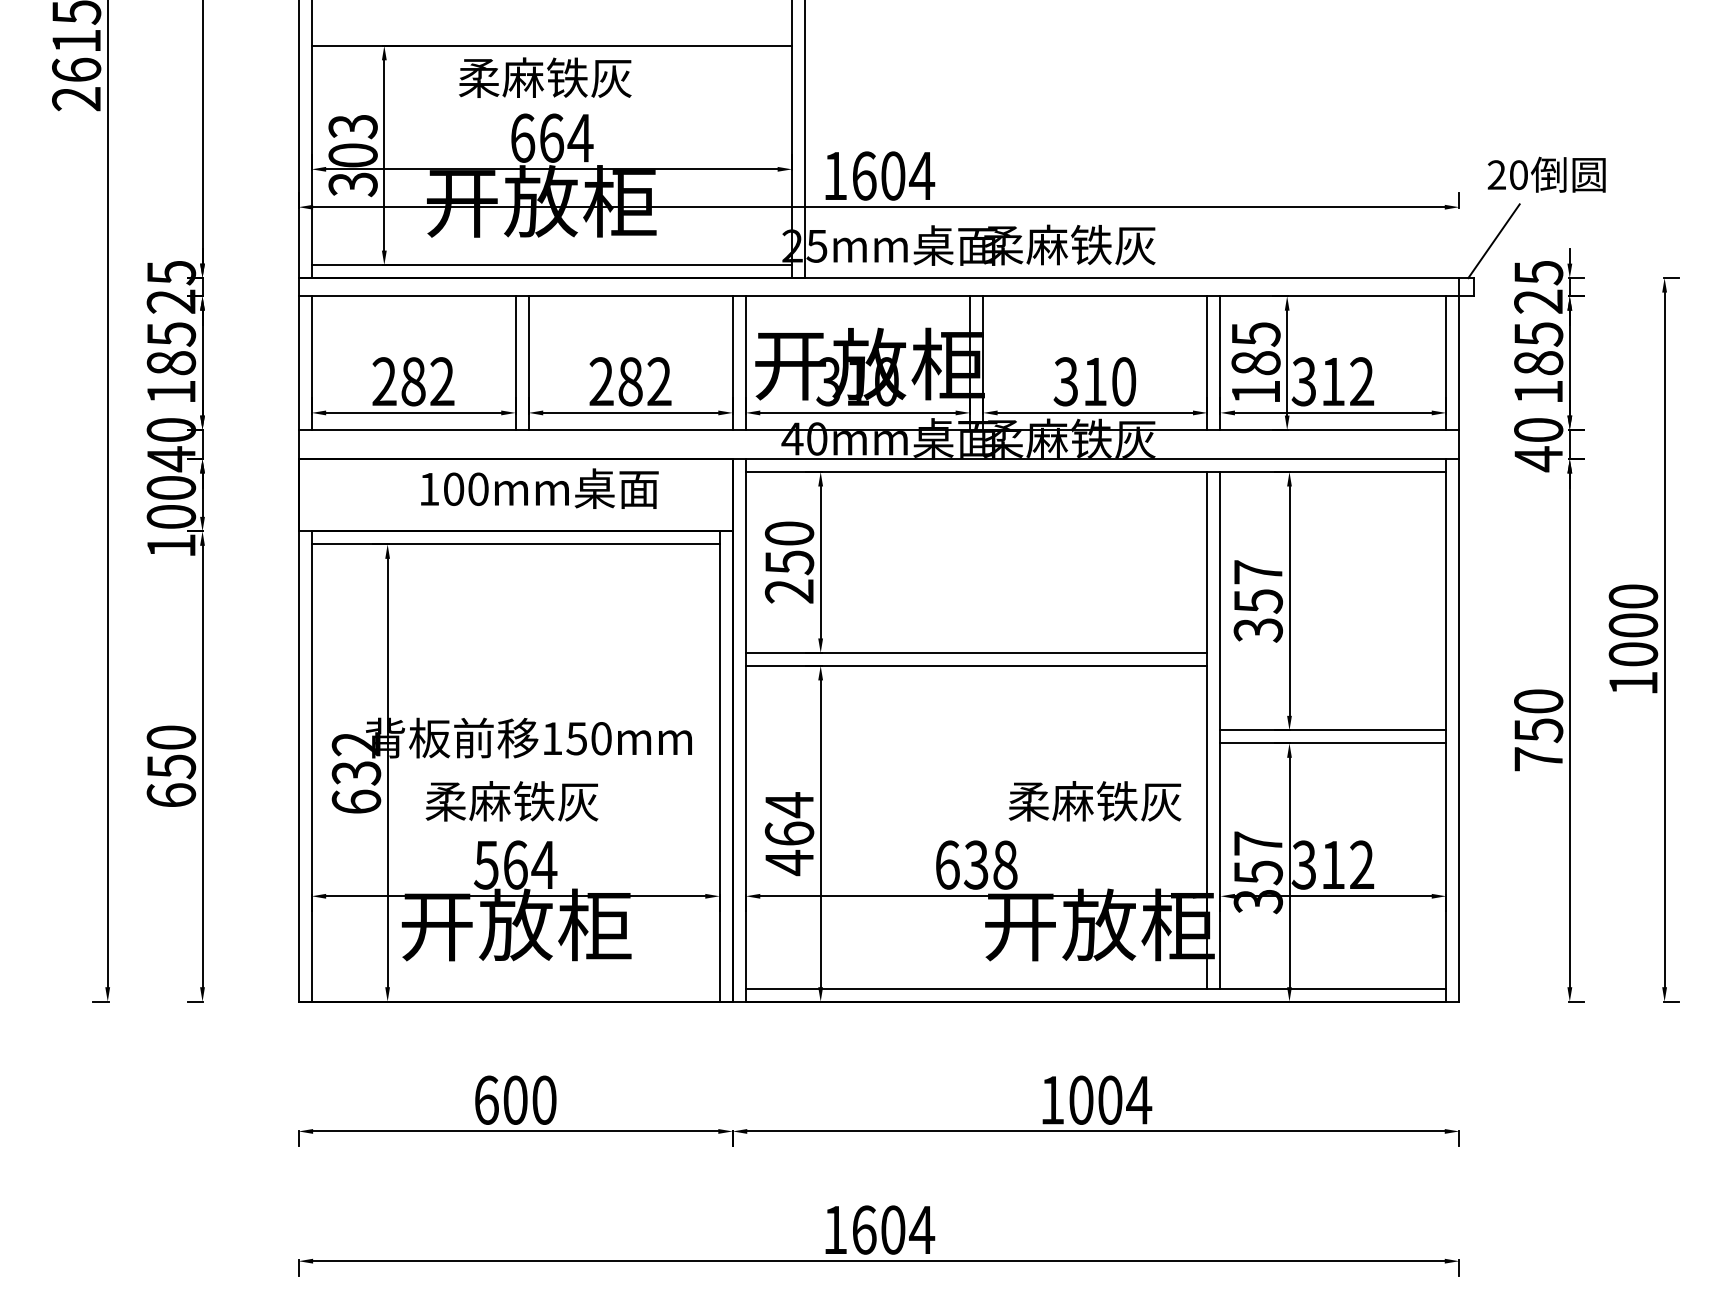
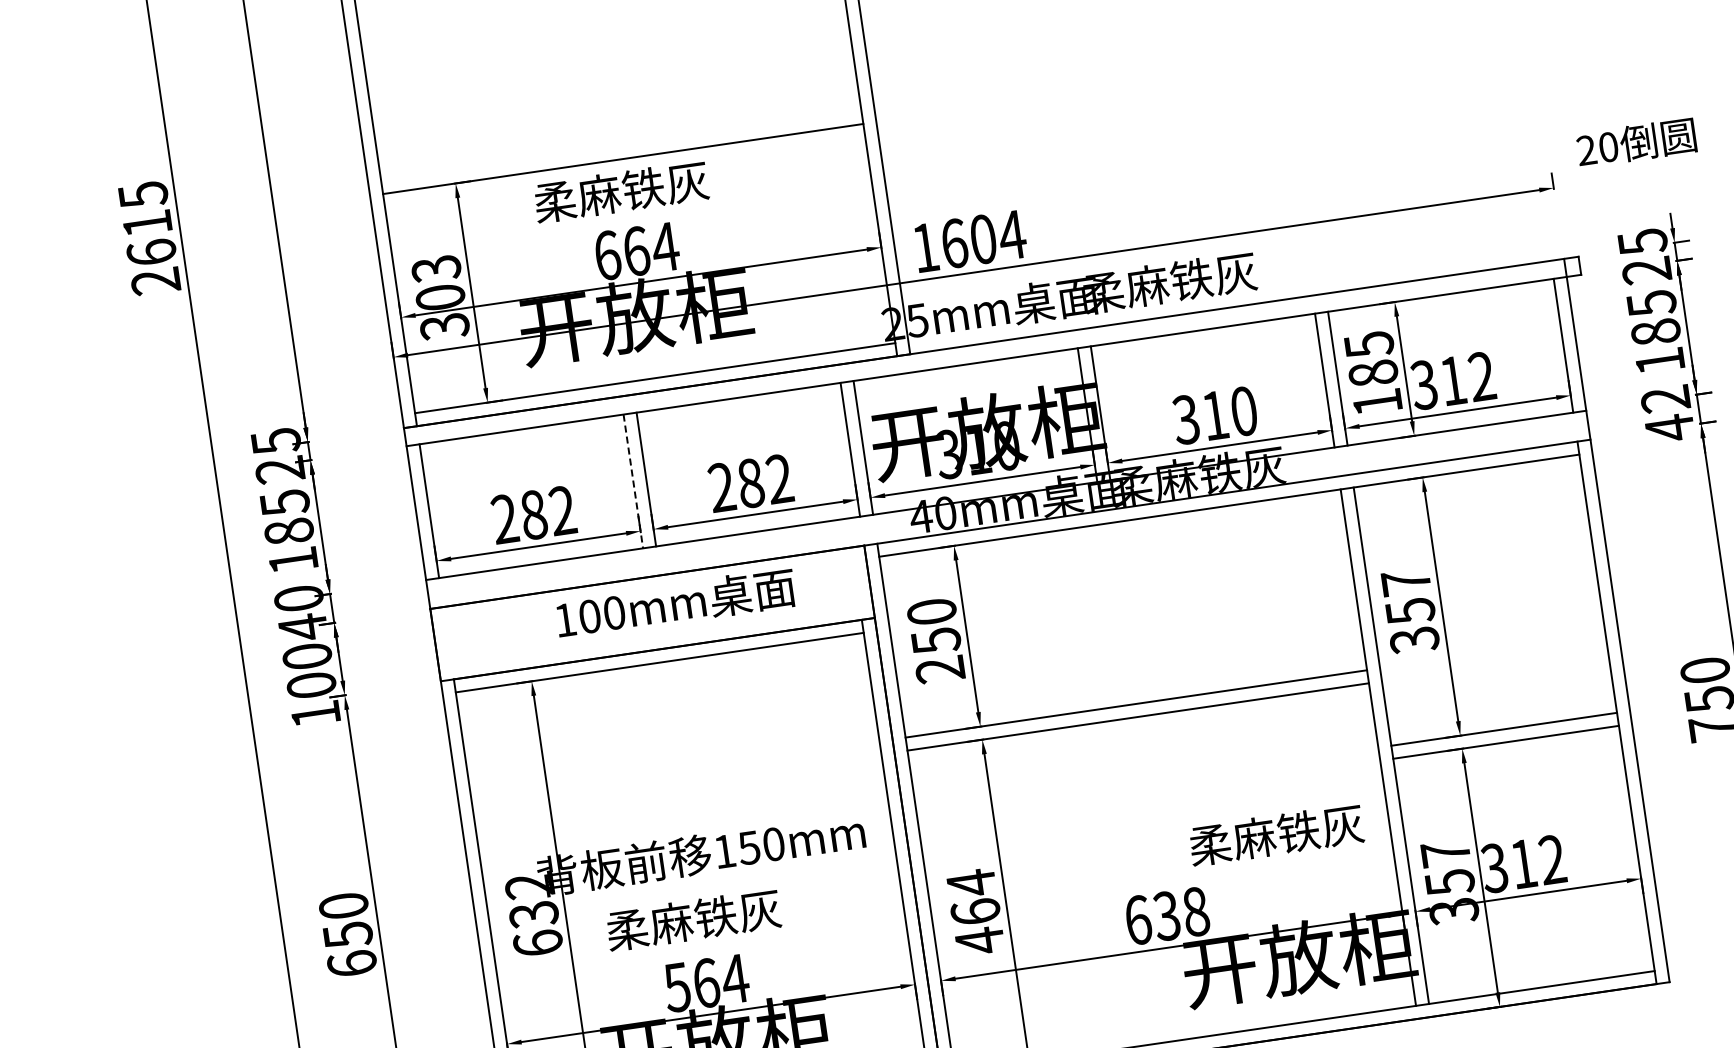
line: (1493, 241) -> (1593, 217), removed
line: (515, 363) -> (633, 481), solid -> dashed
text: (1538, 430) -> (1665, 399), 40 -> 42

